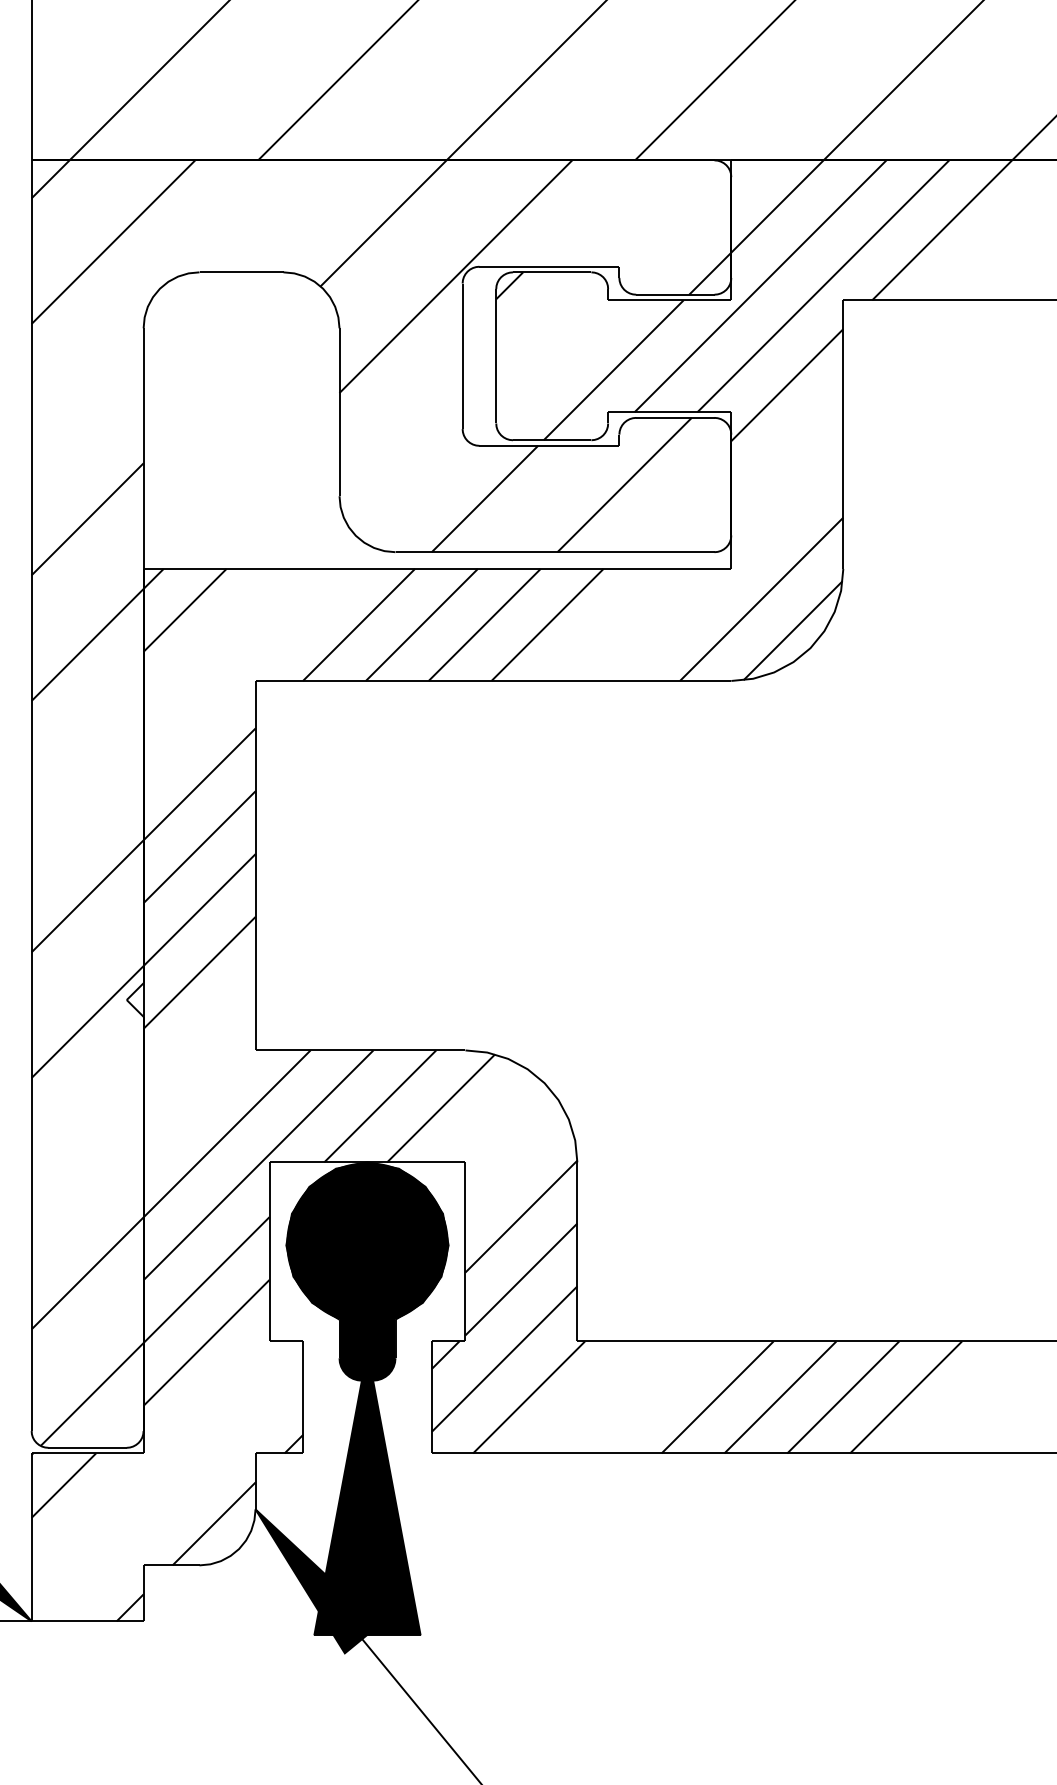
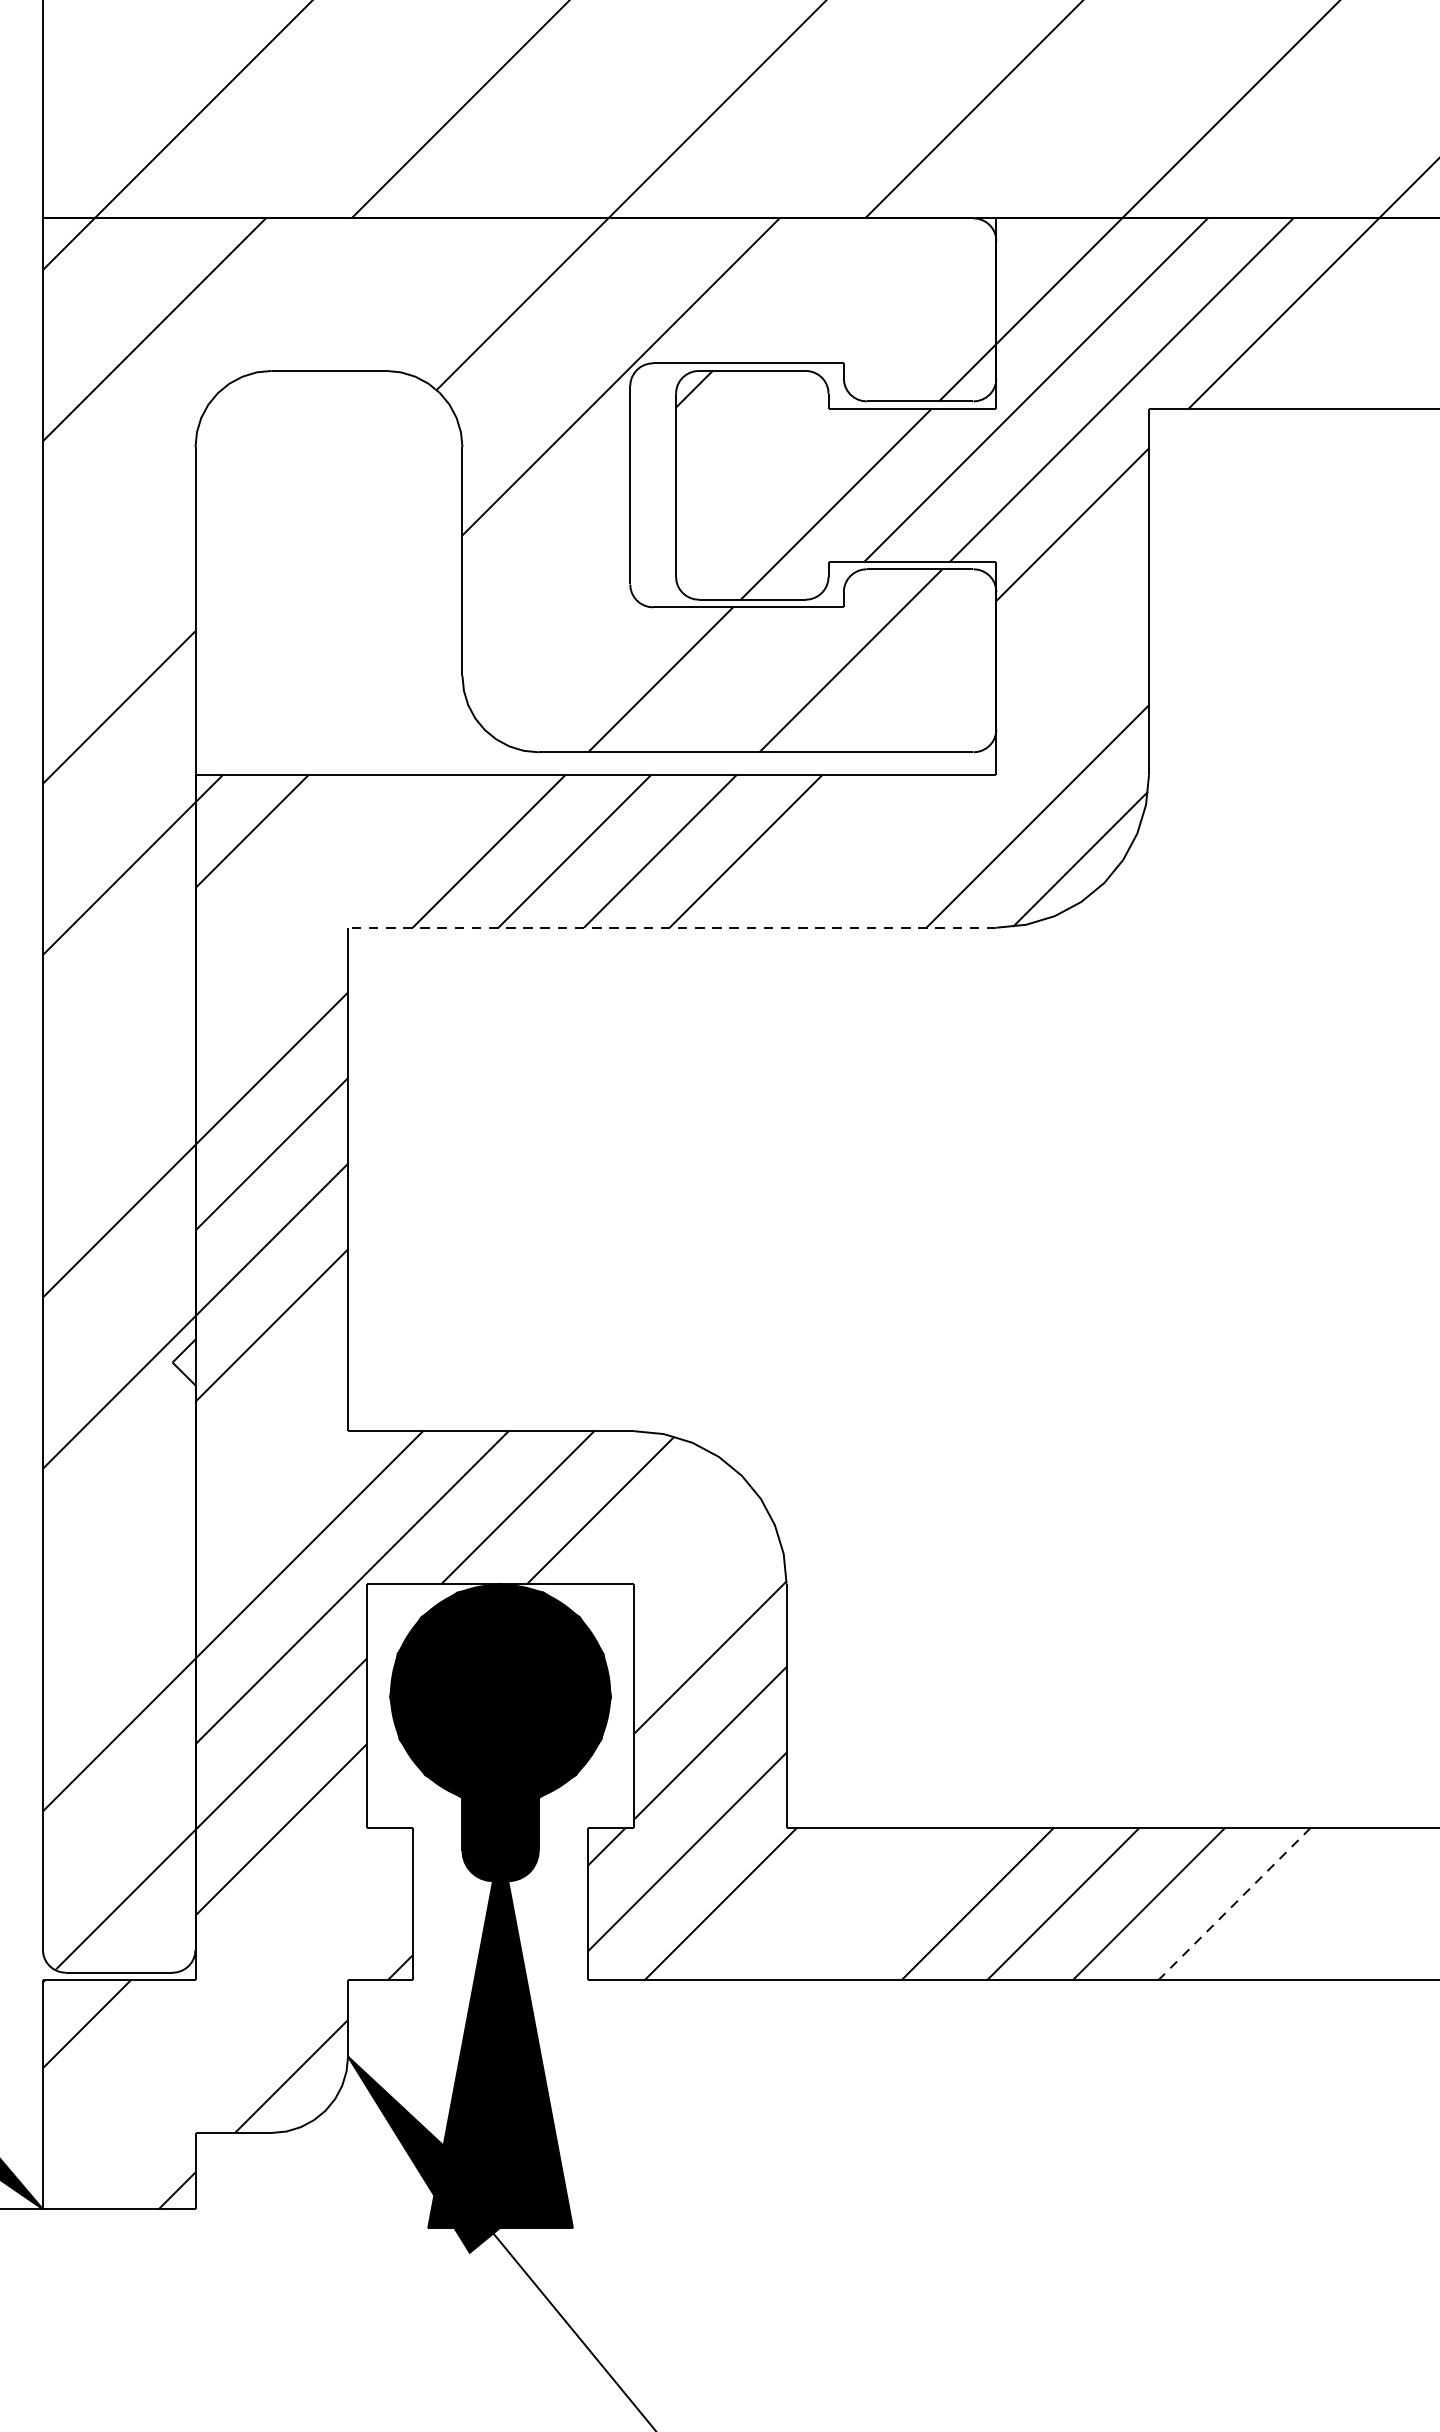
line: (493, 680) -> (672, 927), solid -> dashed
line: (906, 1397) -> (1235, 1904), solid -> dashed

